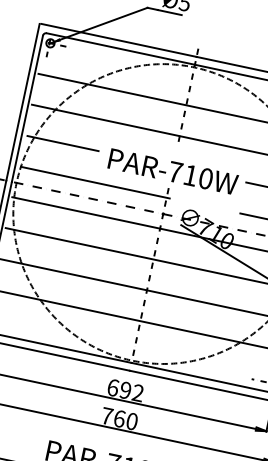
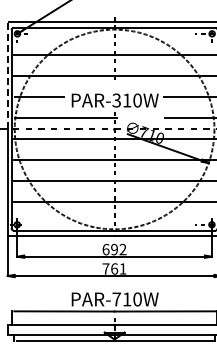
line: (22, 101) -> (7, 75), solid -> dashed
text: (175, 172) -> (116, 100), PAR-710W -> PAR-310W
text: (131, 420) -> (122, 268), 760 -> 761

